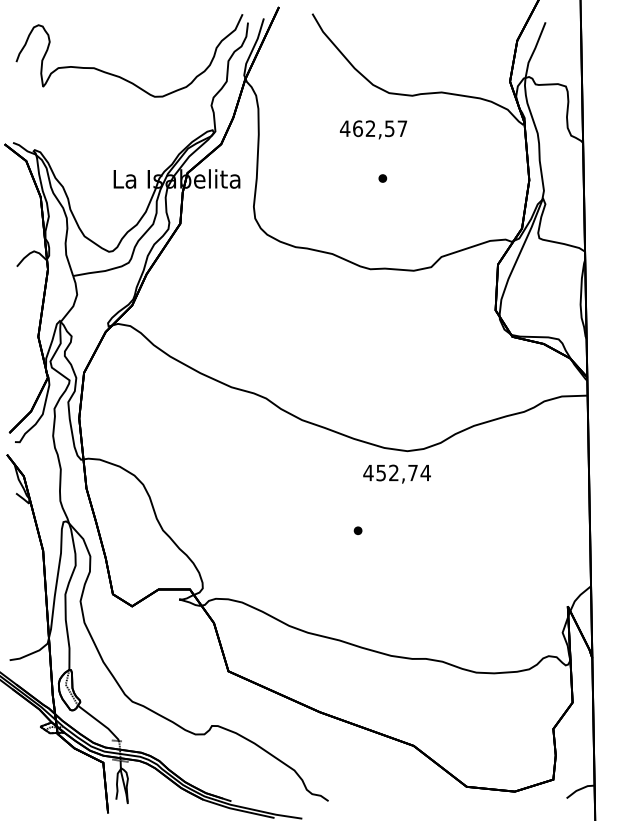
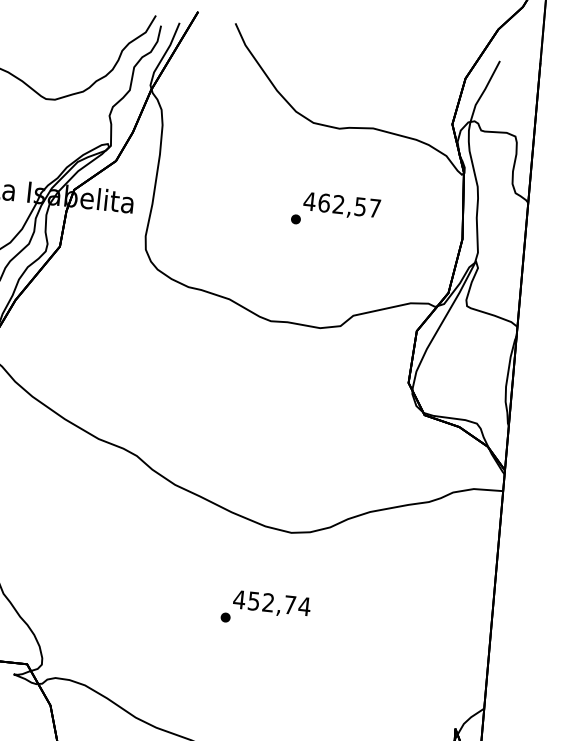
text: (373, 129) -> (341, 205), moved
text: (396, 473) -> (271, 603), moved

